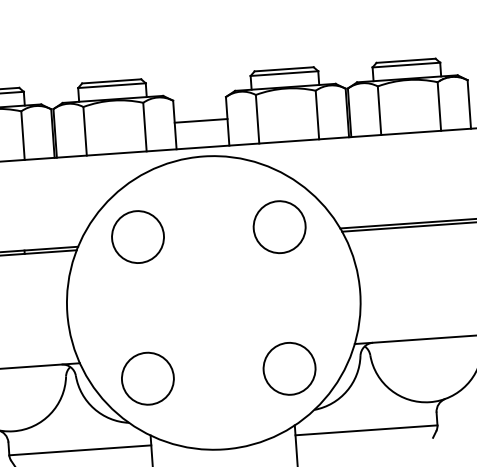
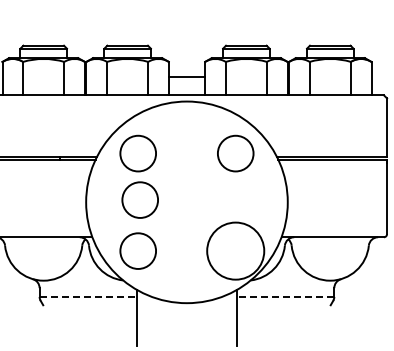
circle: (144, 303) -> (139, 199), added
circle: (289, 367) -> (235, 250), size x1.6
line: (366, 429) -> (285, 296), solid -> dashed
line: (80, 449) -> (88, 296), solid -> dashed

